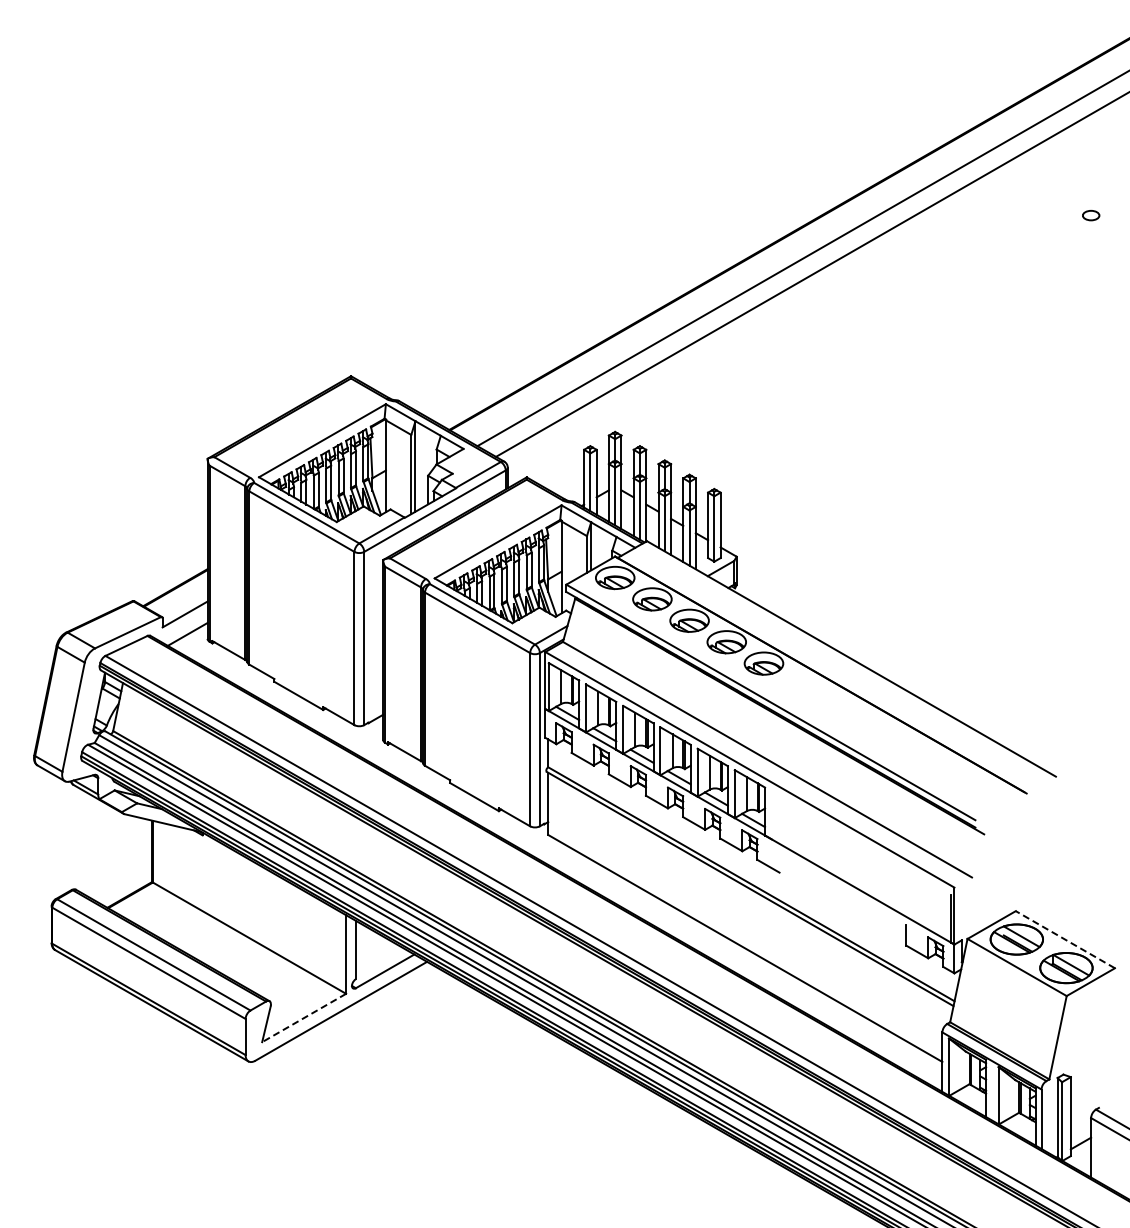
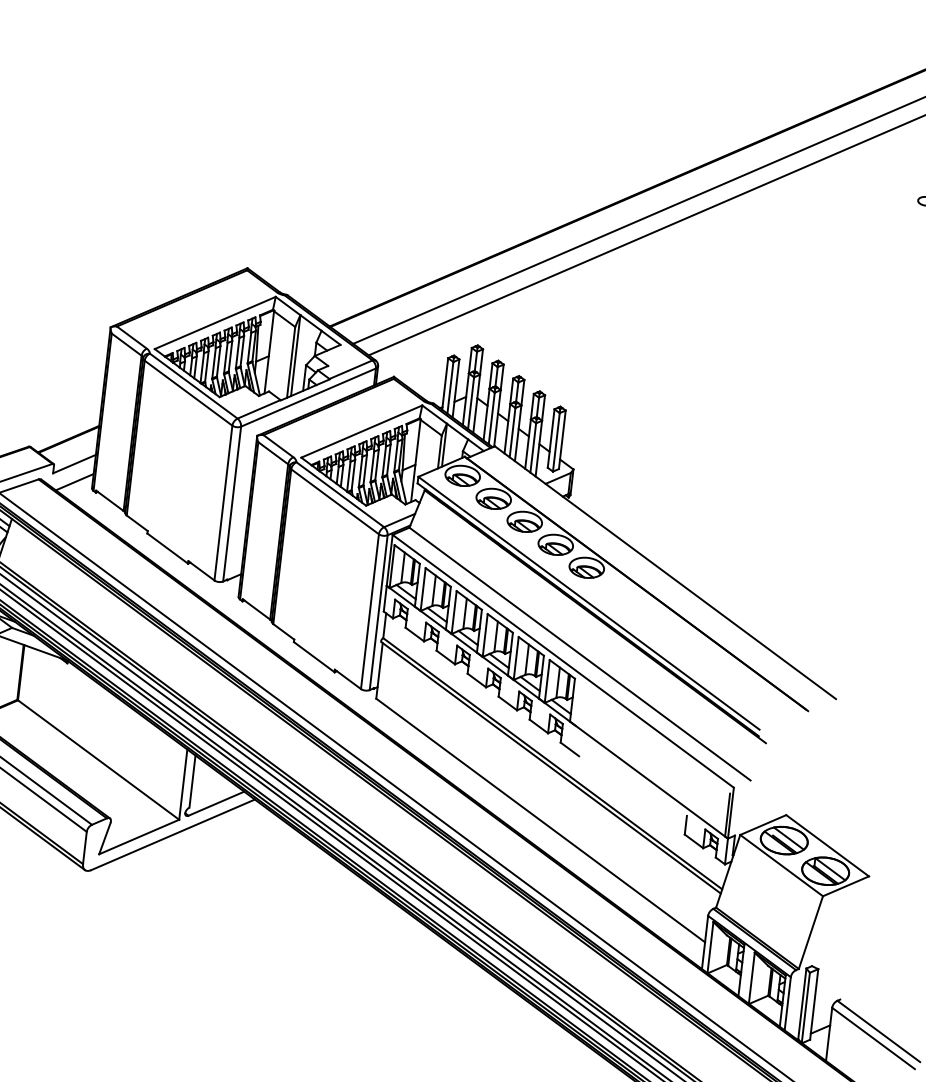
line: (1064, 939) -> (826, 845), dashed -> solid
line: (303, 1018) -> (138, 837), dashed -> solid

